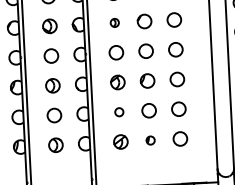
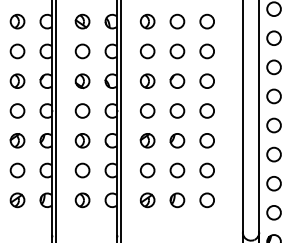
part: (114, 22) -> (147, 80), size x1.67
circle: (119, 112) -> (147, 170), size x1.67
part: (150, 140) -> (177, 200), size x1.67

